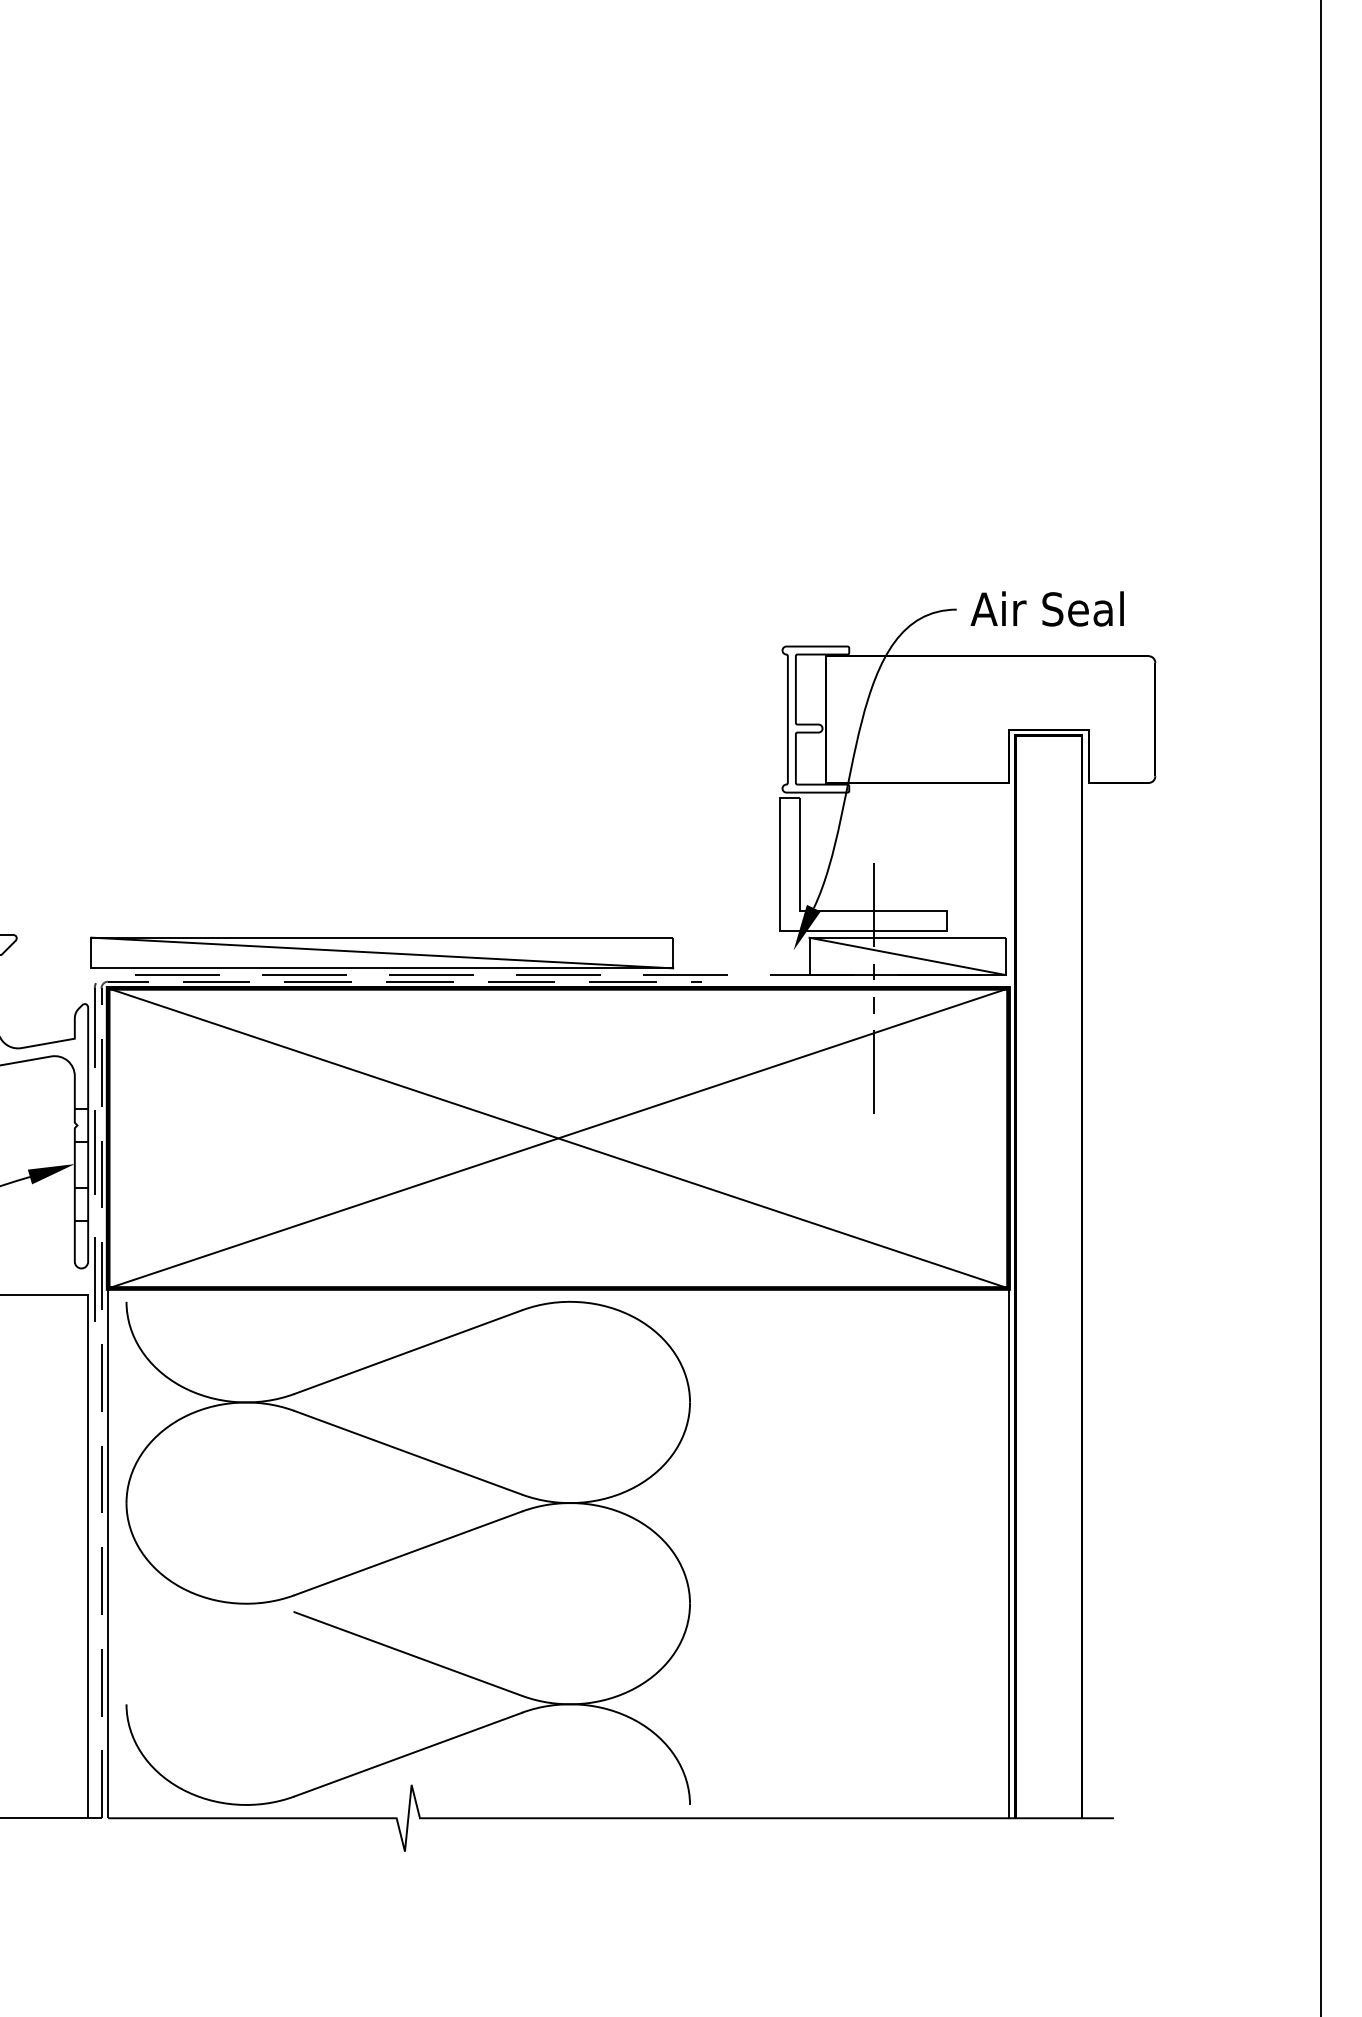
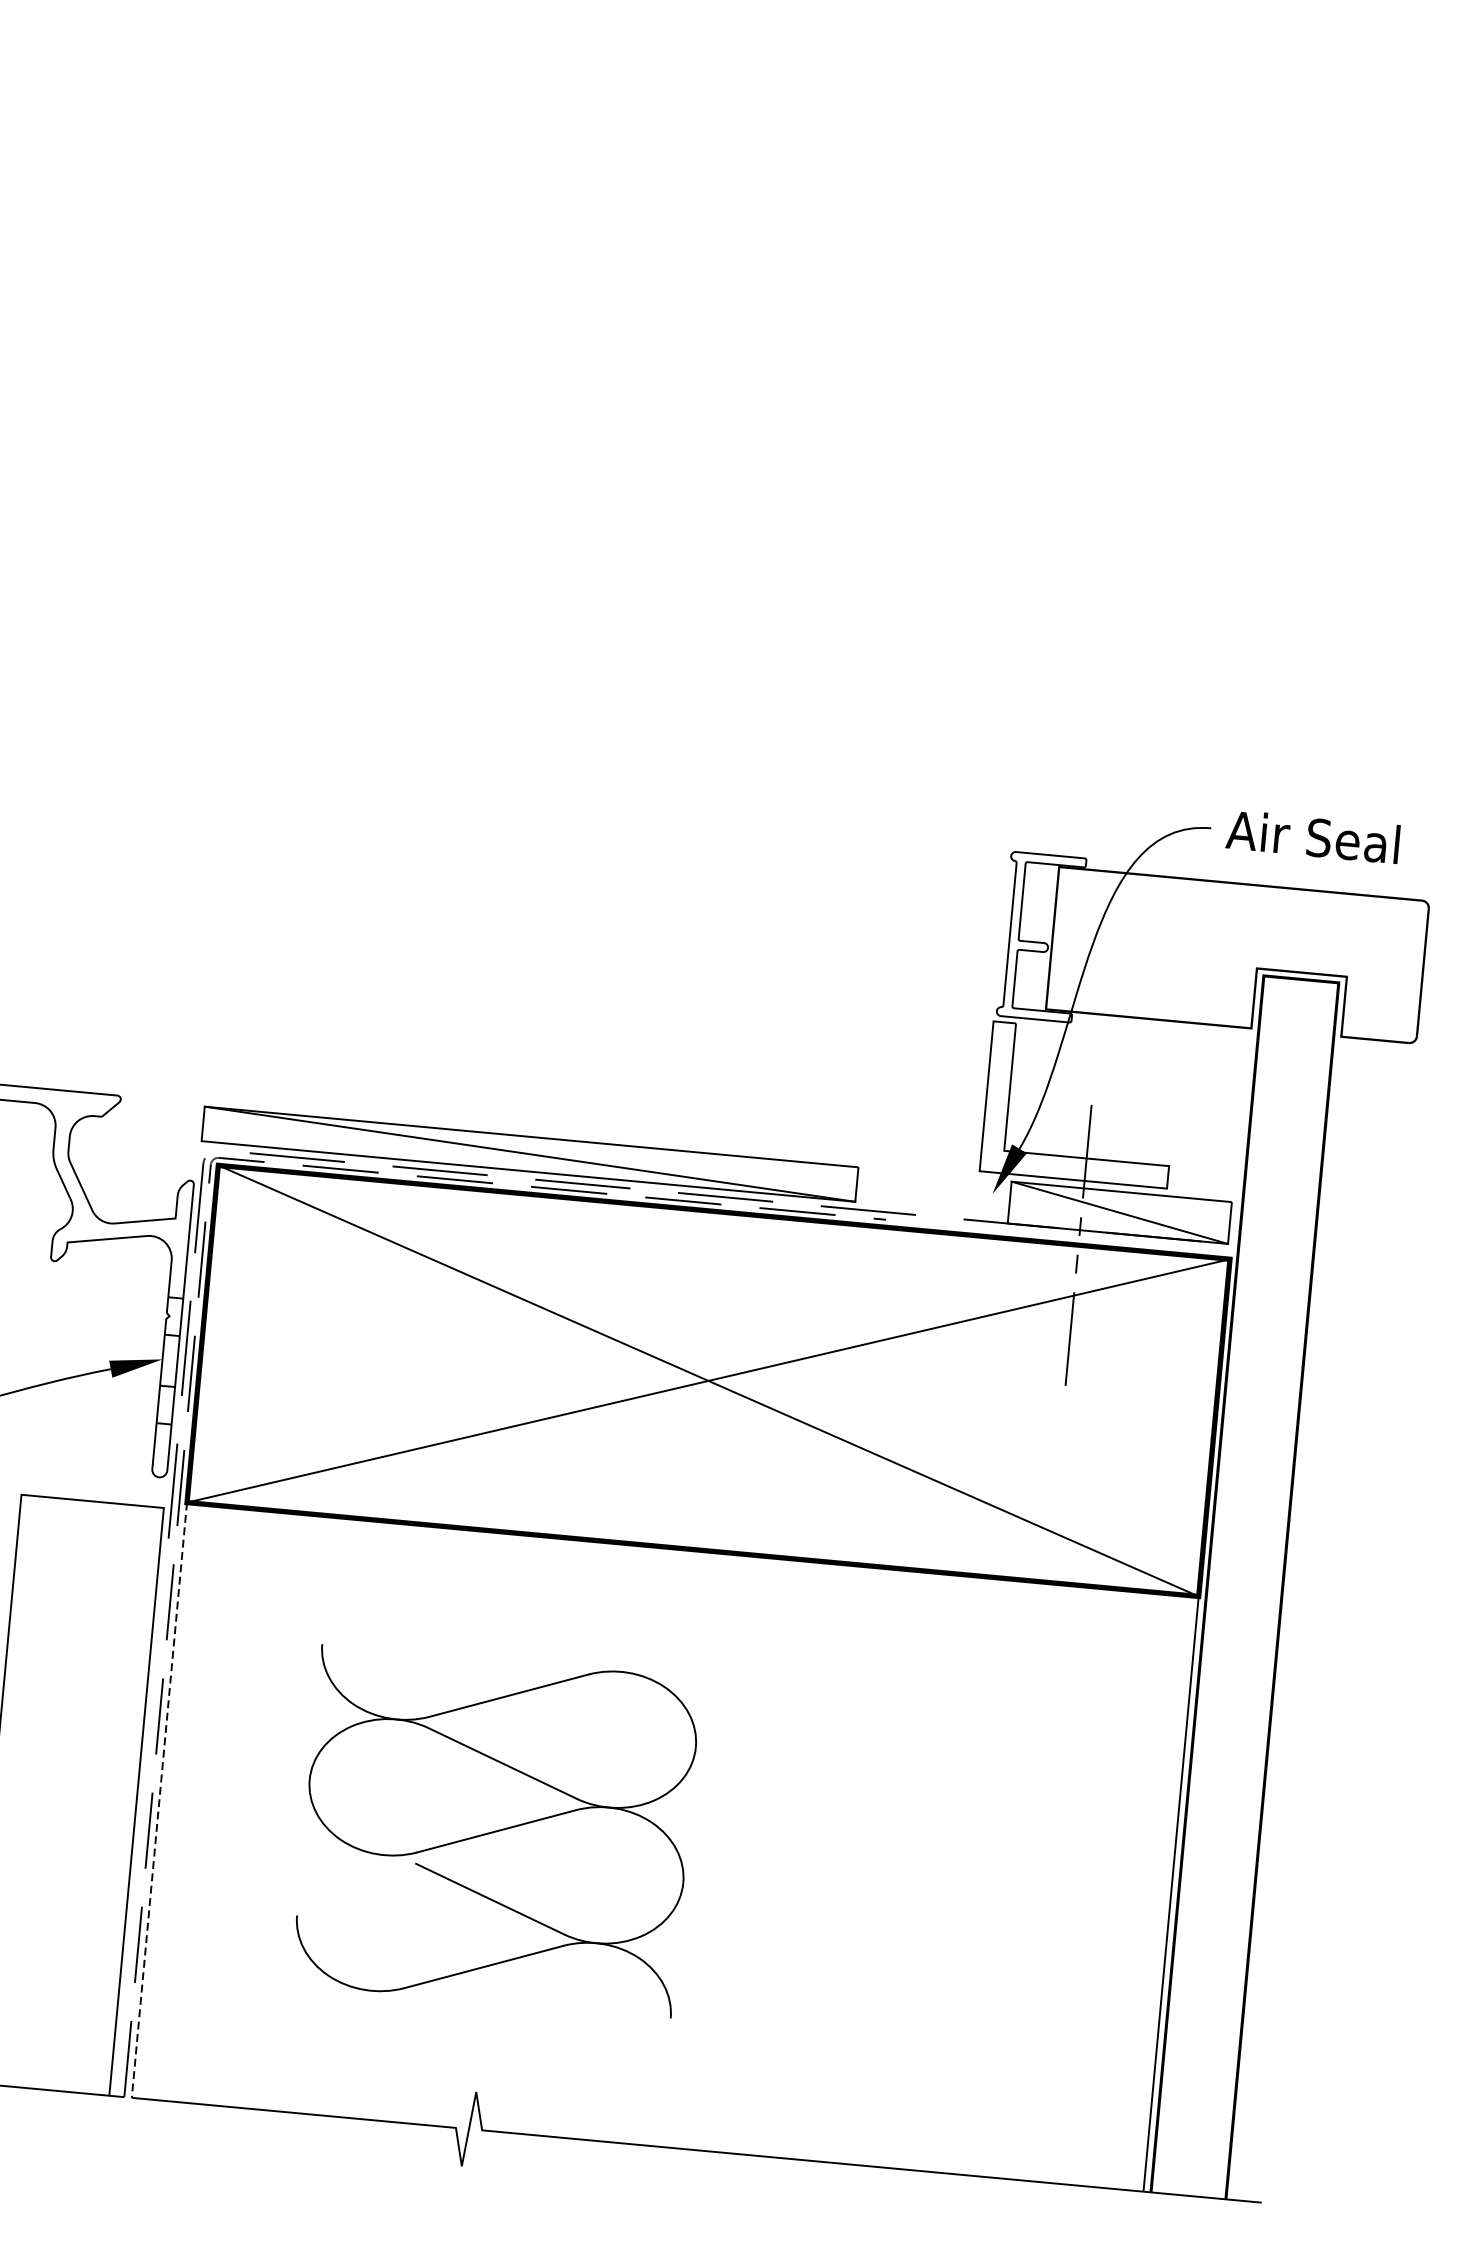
part: (407, 1552) -> (495, 1830), size x0.6
line: (108, 1553) -> (159, 1800), solid -> dashed

